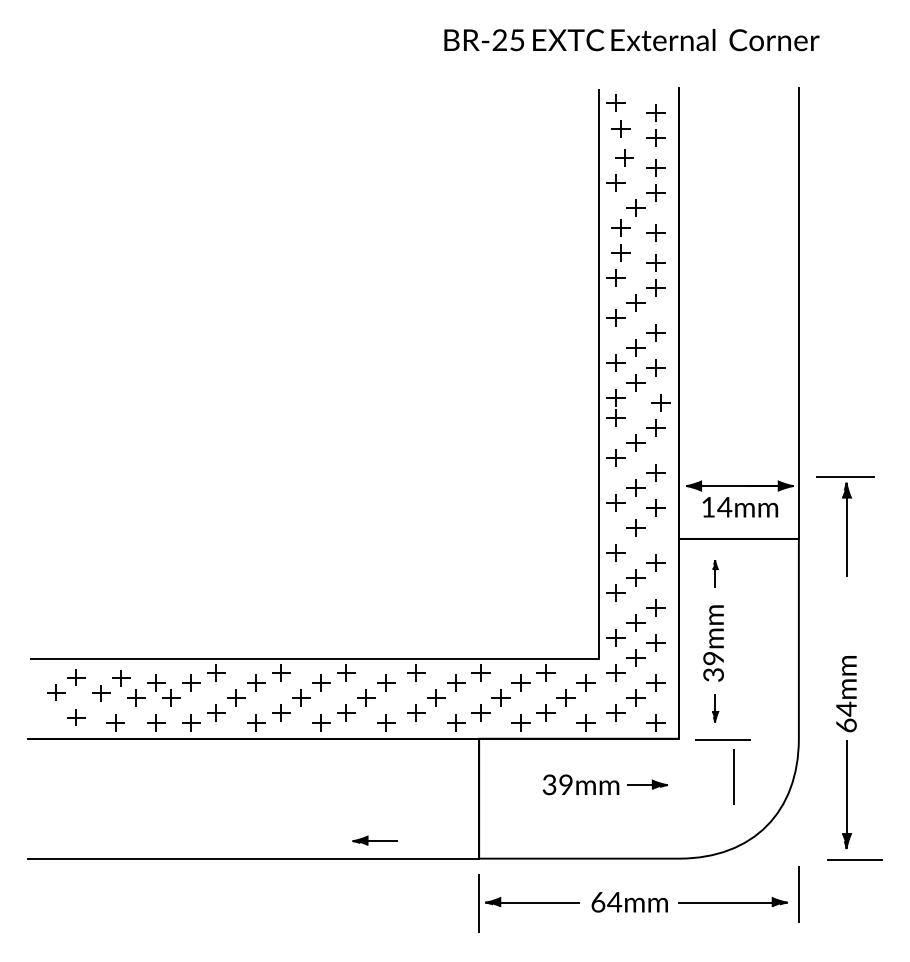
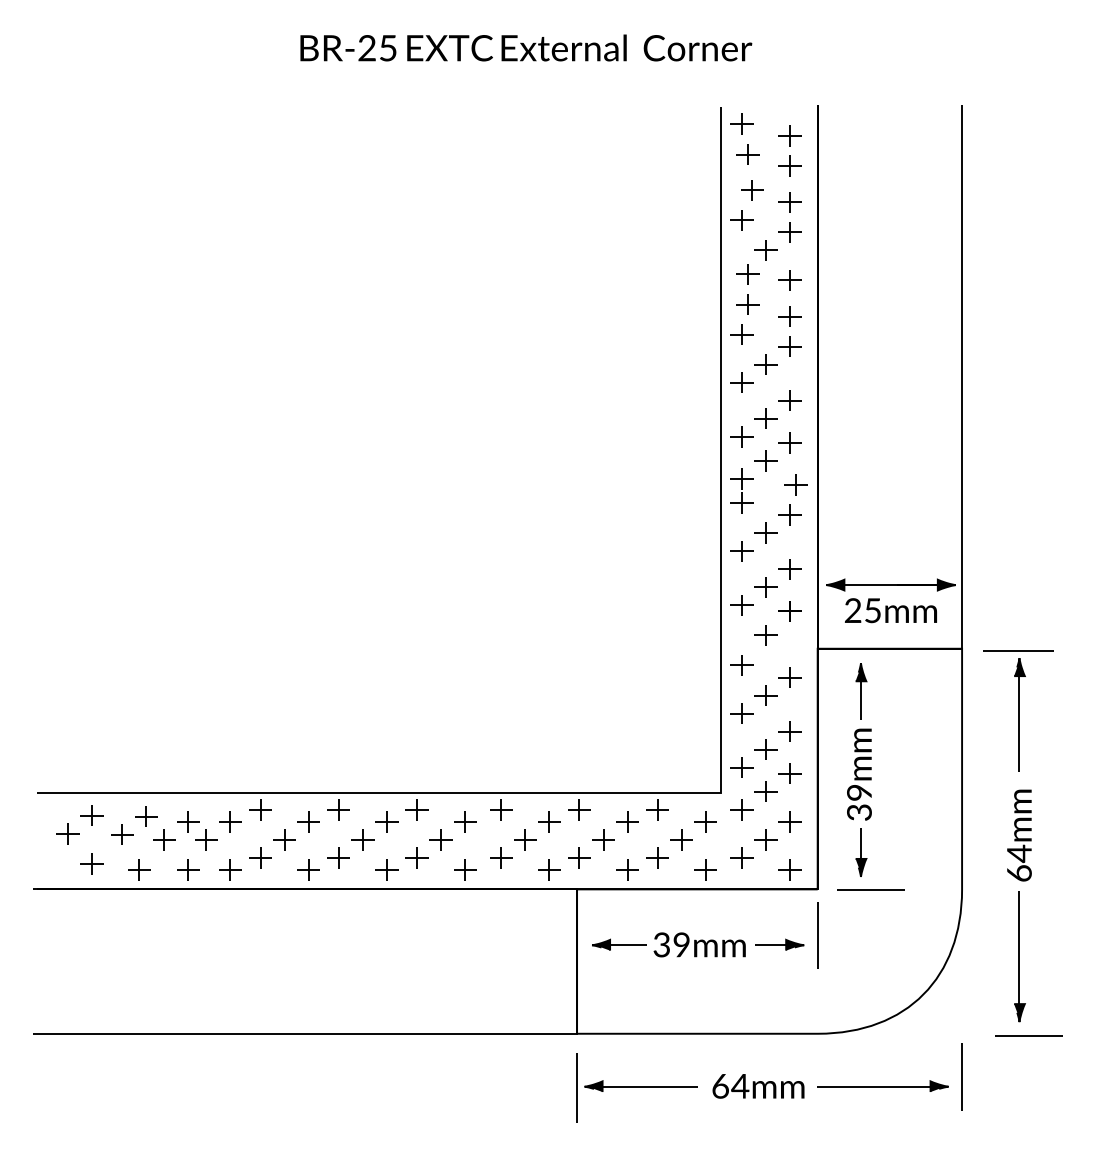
text: (631, 39) -> (525, 47), moved
text: (716, 507) -> (862, 610), 14mm -> 25mm
part: (845, 526) -> (1018, 710), moved
part: (715, 573) -> (861, 690), size x1.67
part: (715, 708) -> (861, 852), size x1.43
line: (733, 776) -> (817, 934), moved
part: (374, 840) -> (618, 944), moved

